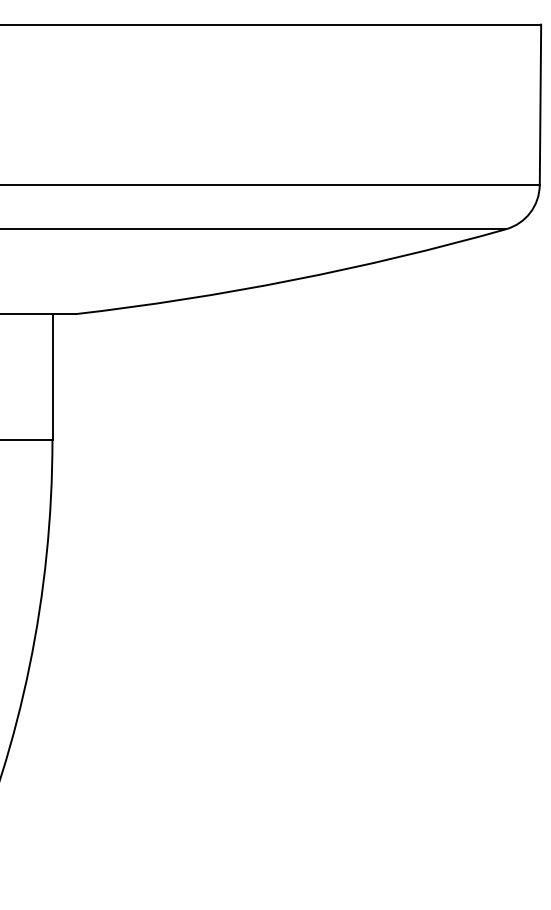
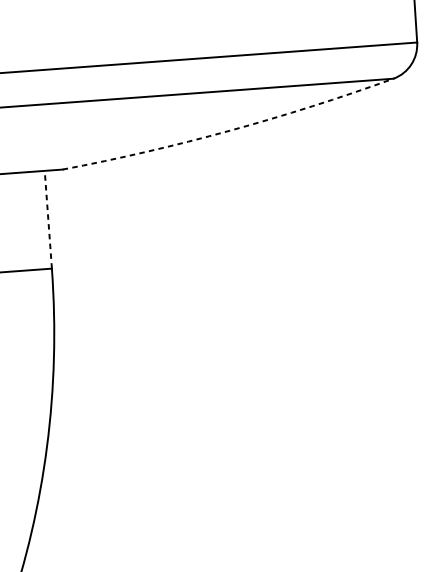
arc: (292, 280) -> (229, 130), solid -> dashed
line: (52, 376) -> (48, 219), solid -> dashed

